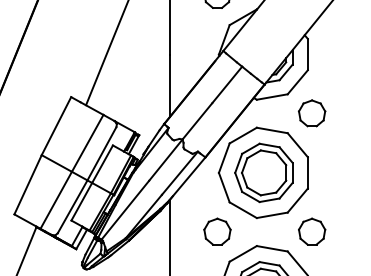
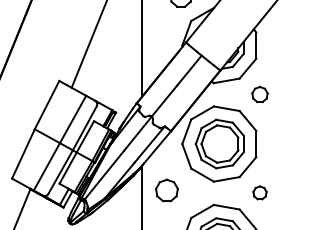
part: (312, 113) -> (260, 94), size x0.7
part: (217, 231) -> (166, 190), moved
part: (312, 231) -> (260, 192), size x0.6

